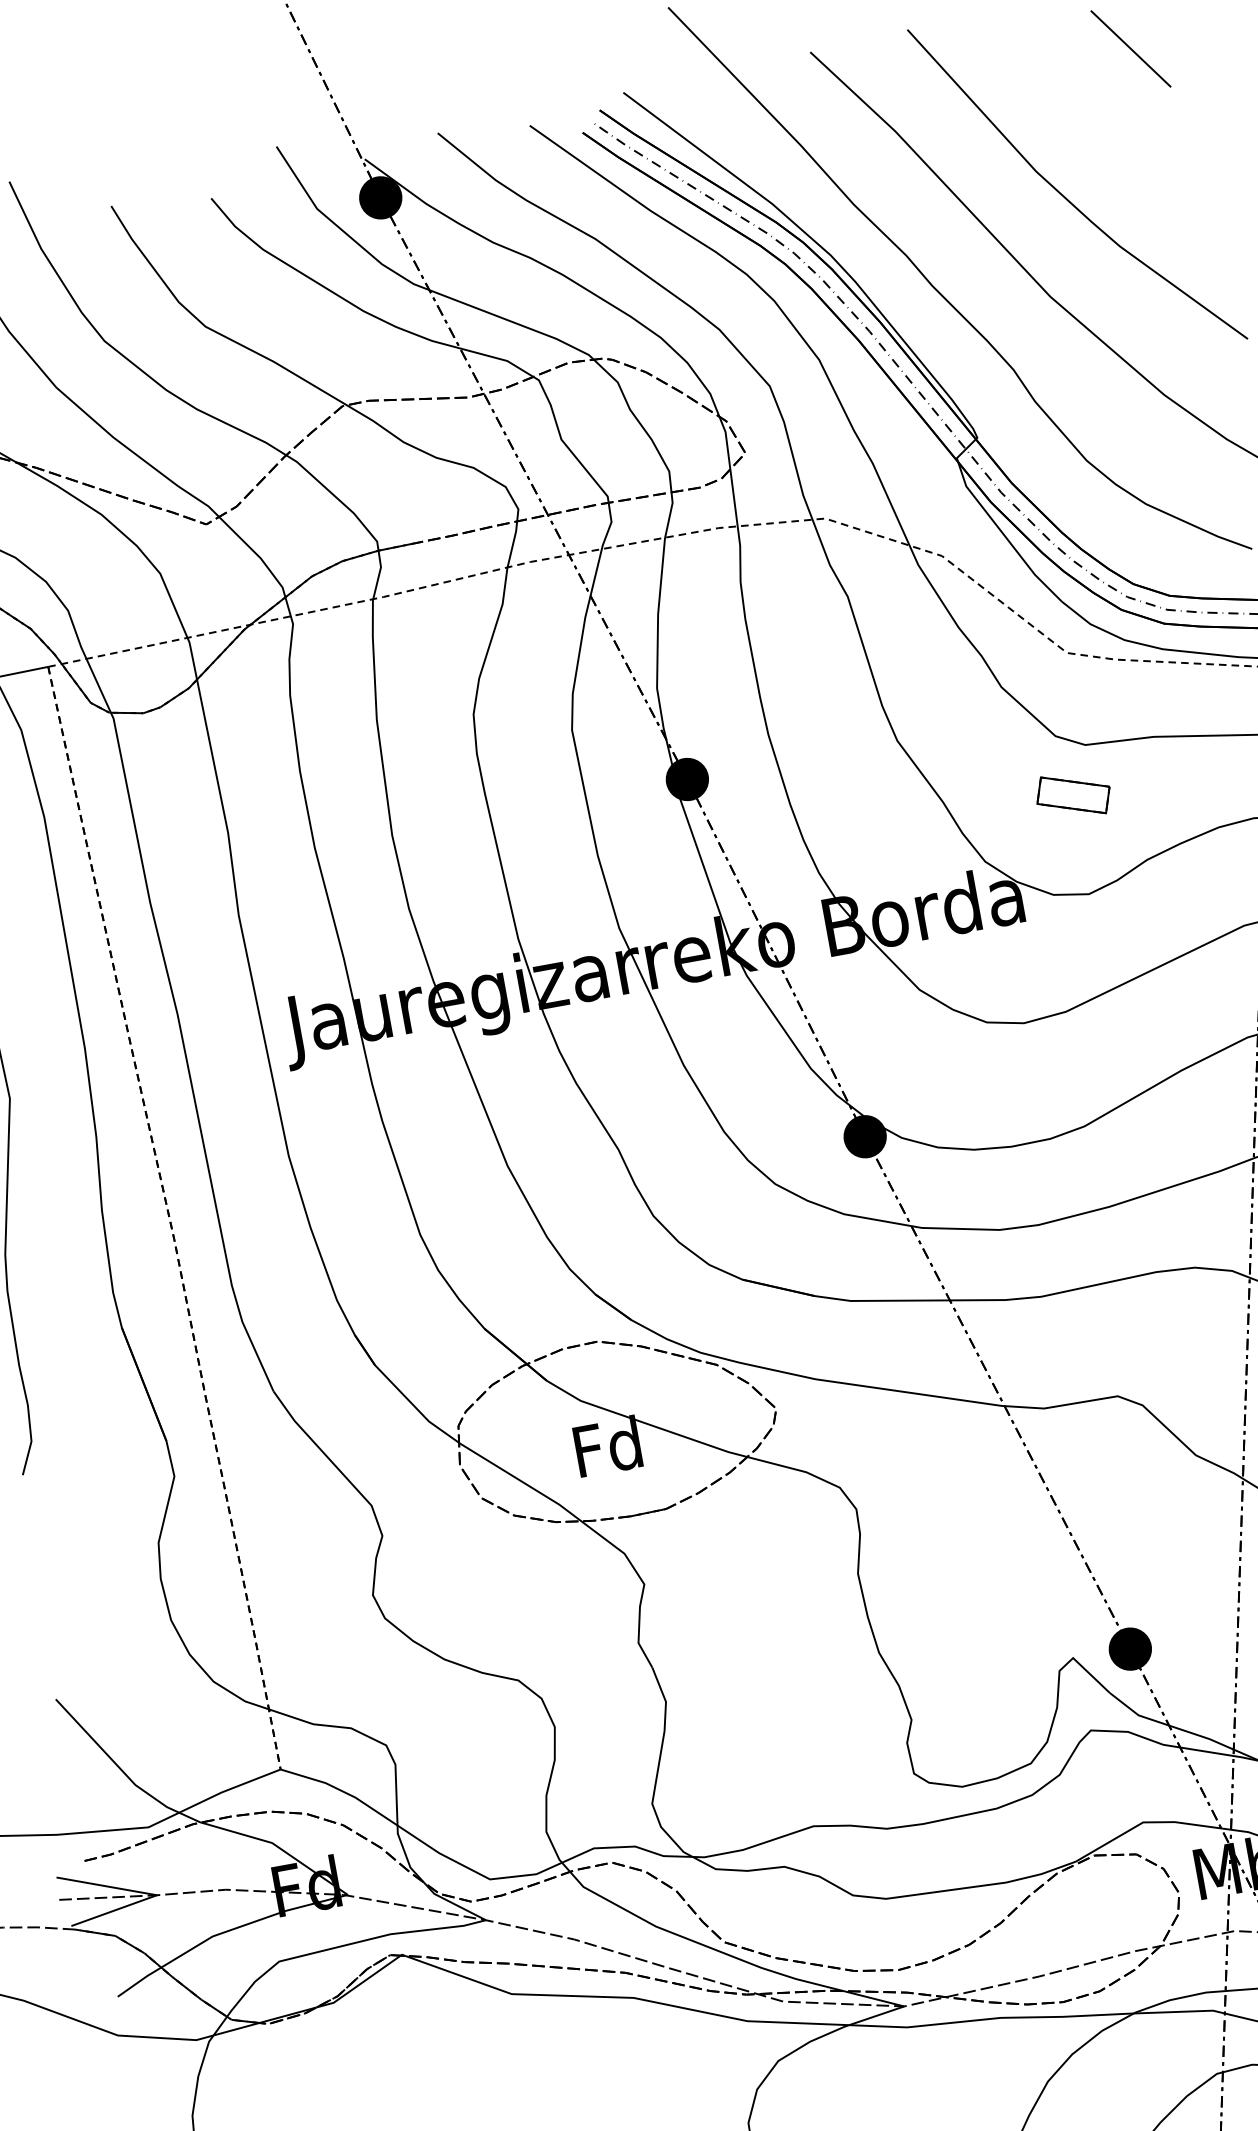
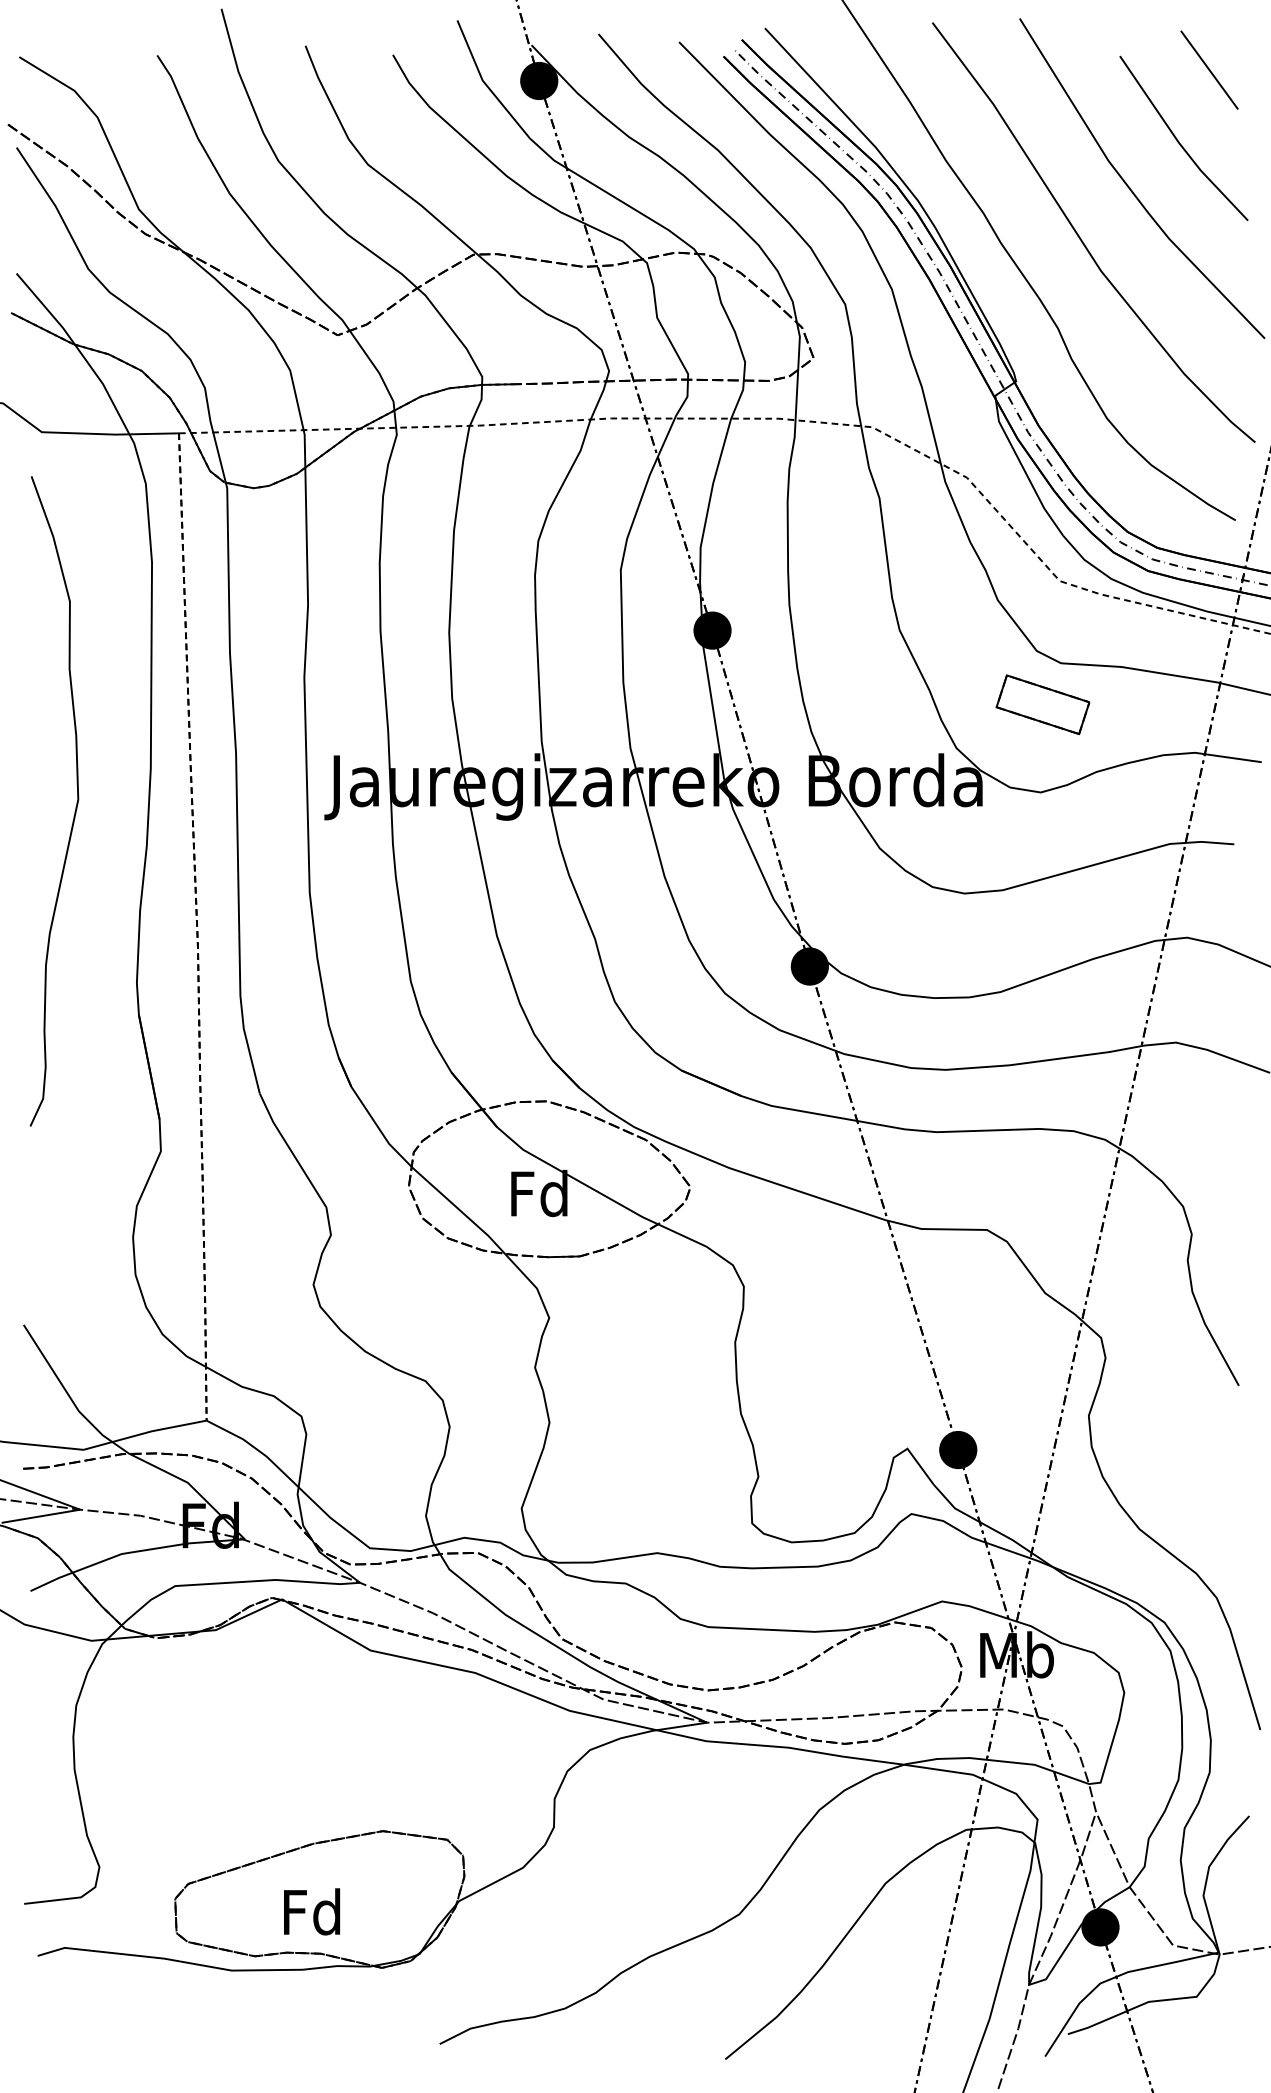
line: (1111, 135) -> (1179, 141), added
part: (1072, 795) -> (1042, 704), size x1.43

